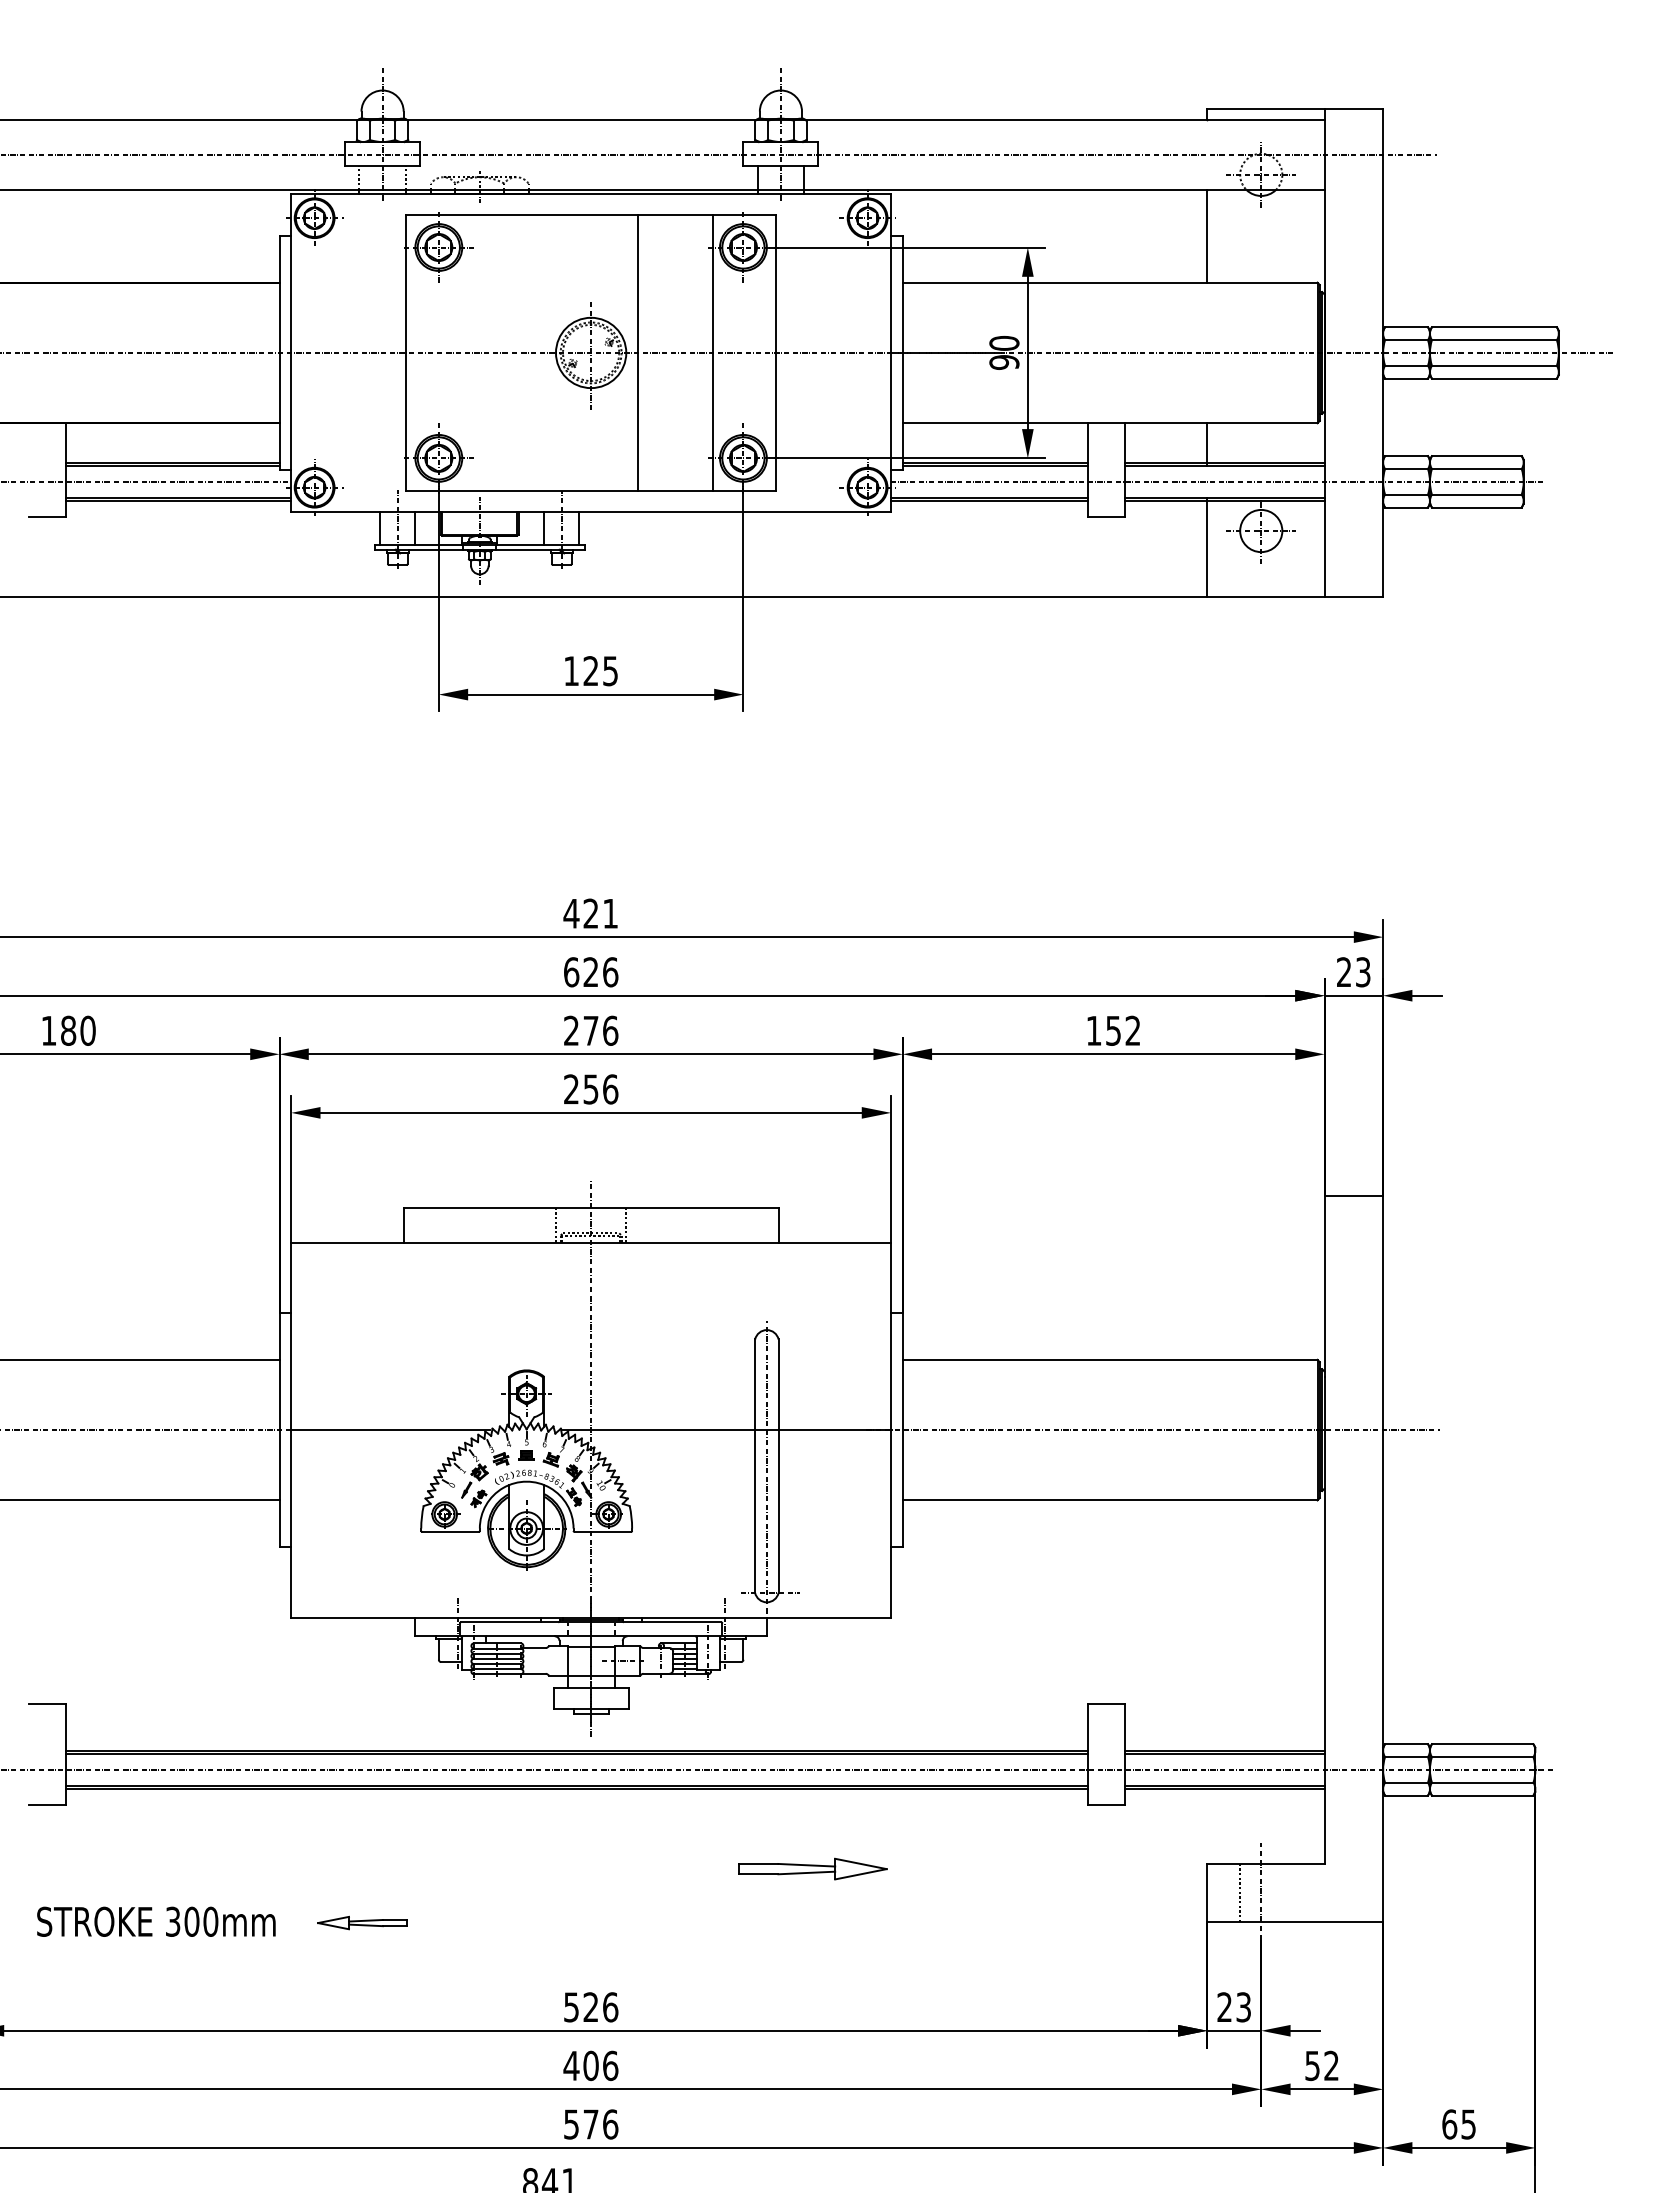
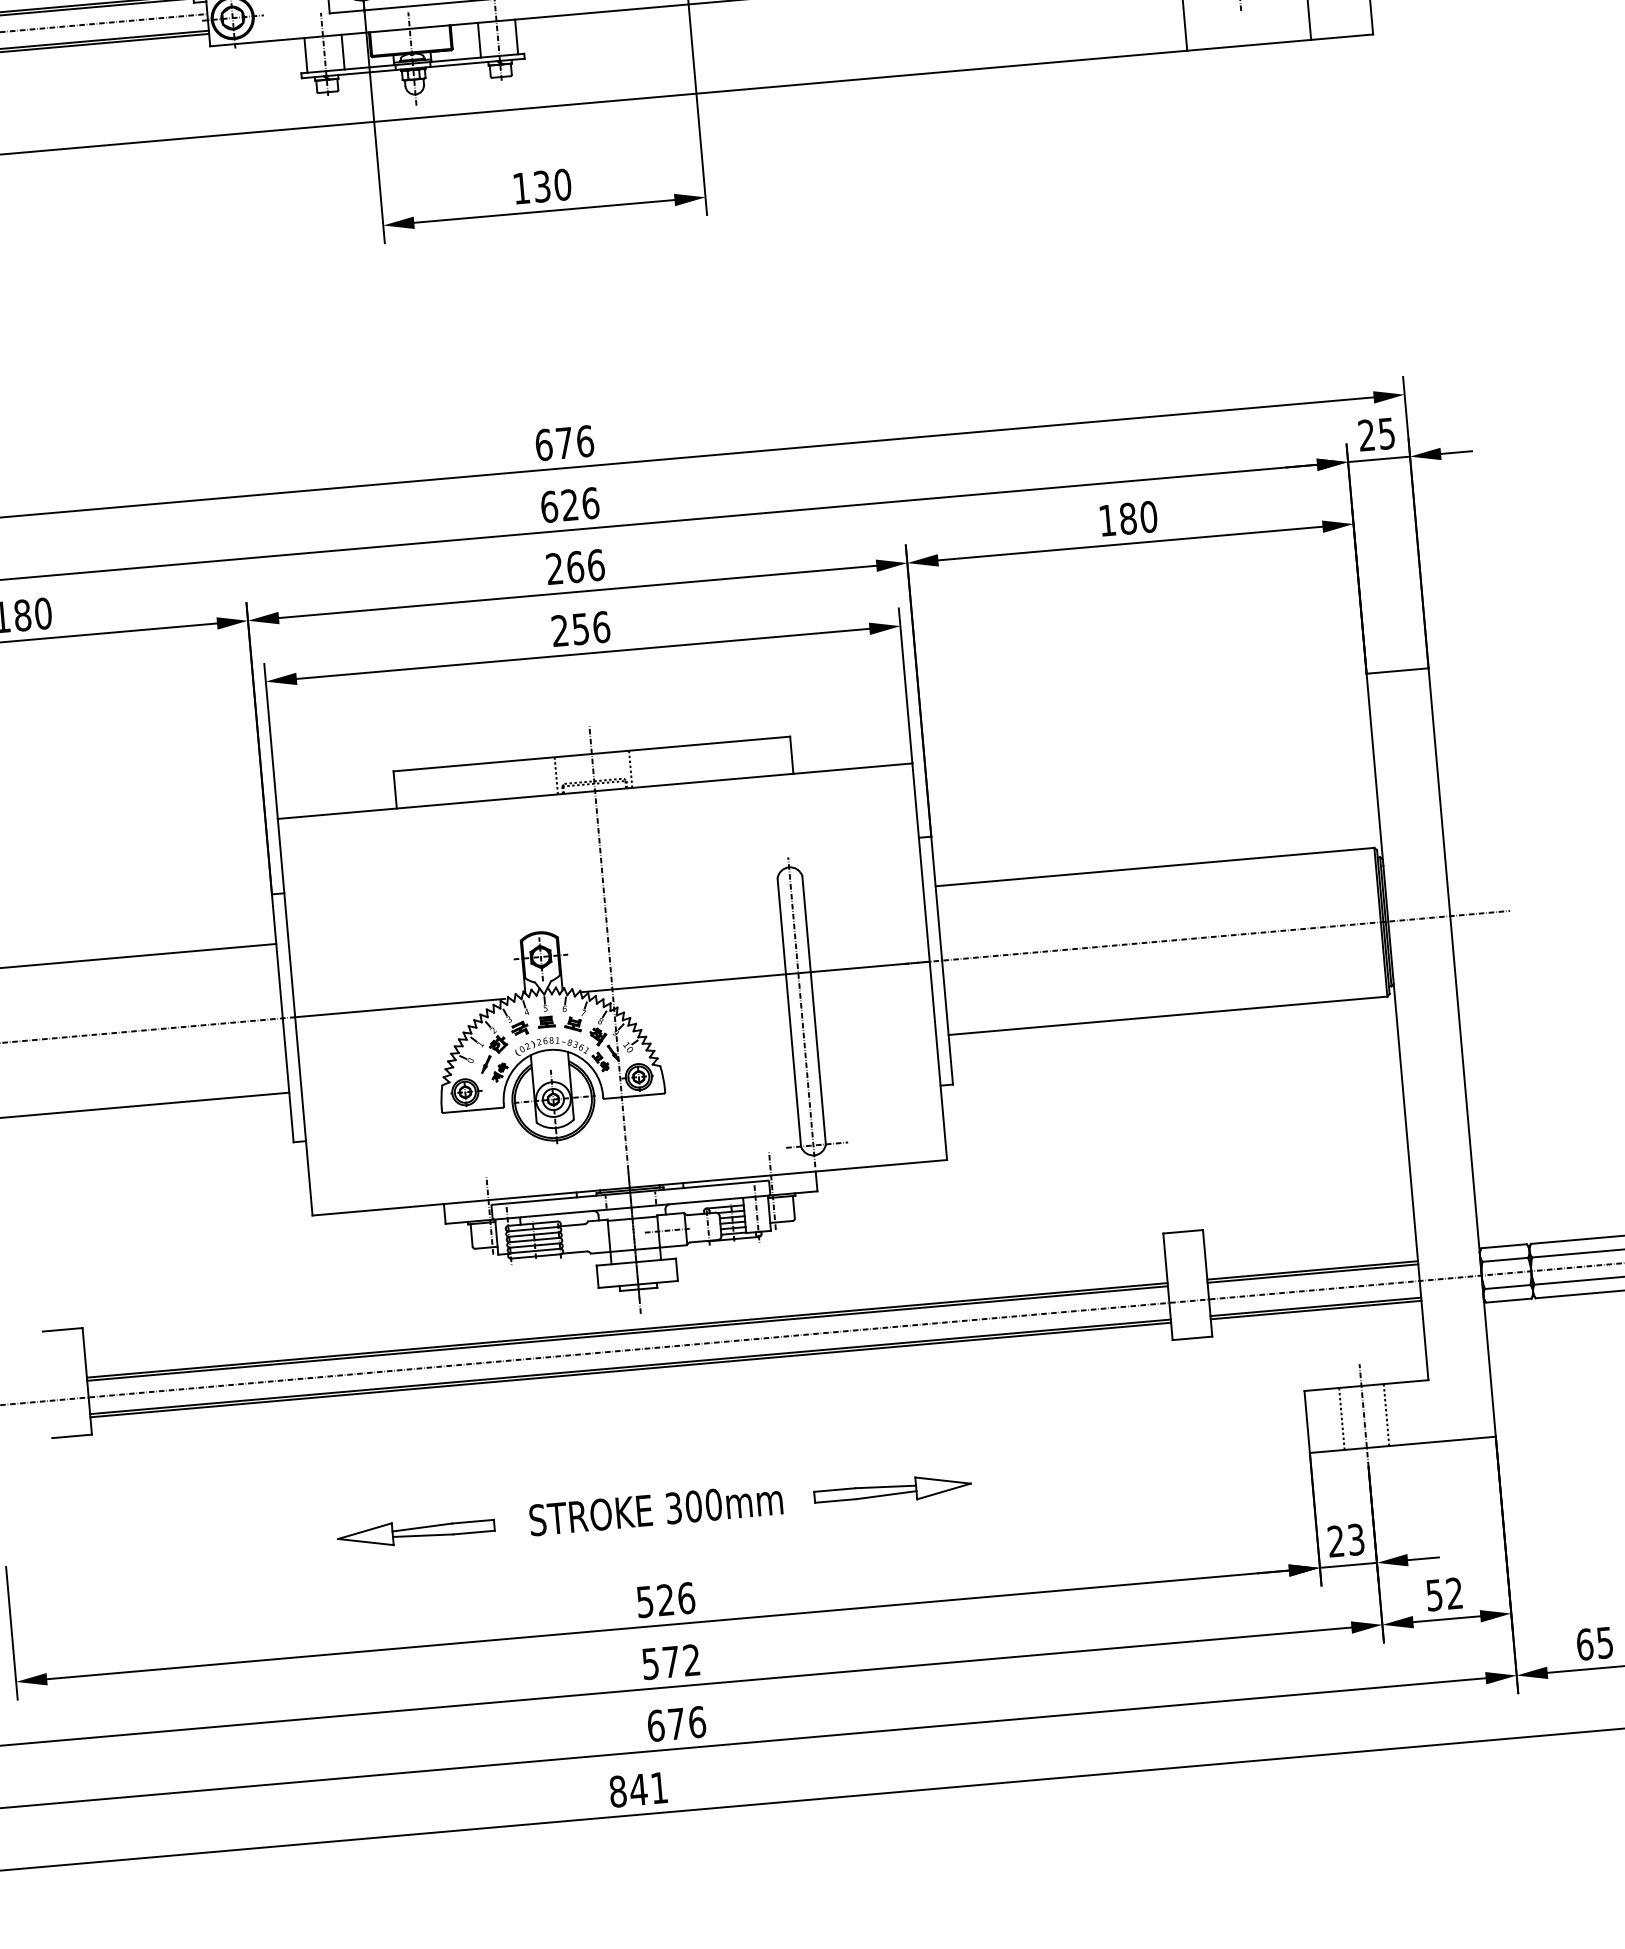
text: (600, 671) -> (552, 186), 125 -> 130
text: (590, 913) -> (563, 443), 421 -> 676
text: (1363, 971) -> (1387, 432), 23 -> 25
text: (590, 1030) -> (574, 566), 276 -> 266
text: (1123, 1030) -> (1138, 517), 152 -> 180
part: (812, 1868) -> (892, 1489), moved
line: (1282, 1892) -> (1386, 1414), added
text: (156, 1921) -> (656, 1509), moved
part: (361, 1922) -> (415, 1531), size x1.67
text: (590, 2065) -> (670, 1661), 406 -> 572
text: (571, 2124) -> (655, 1725), 576 -> 676

